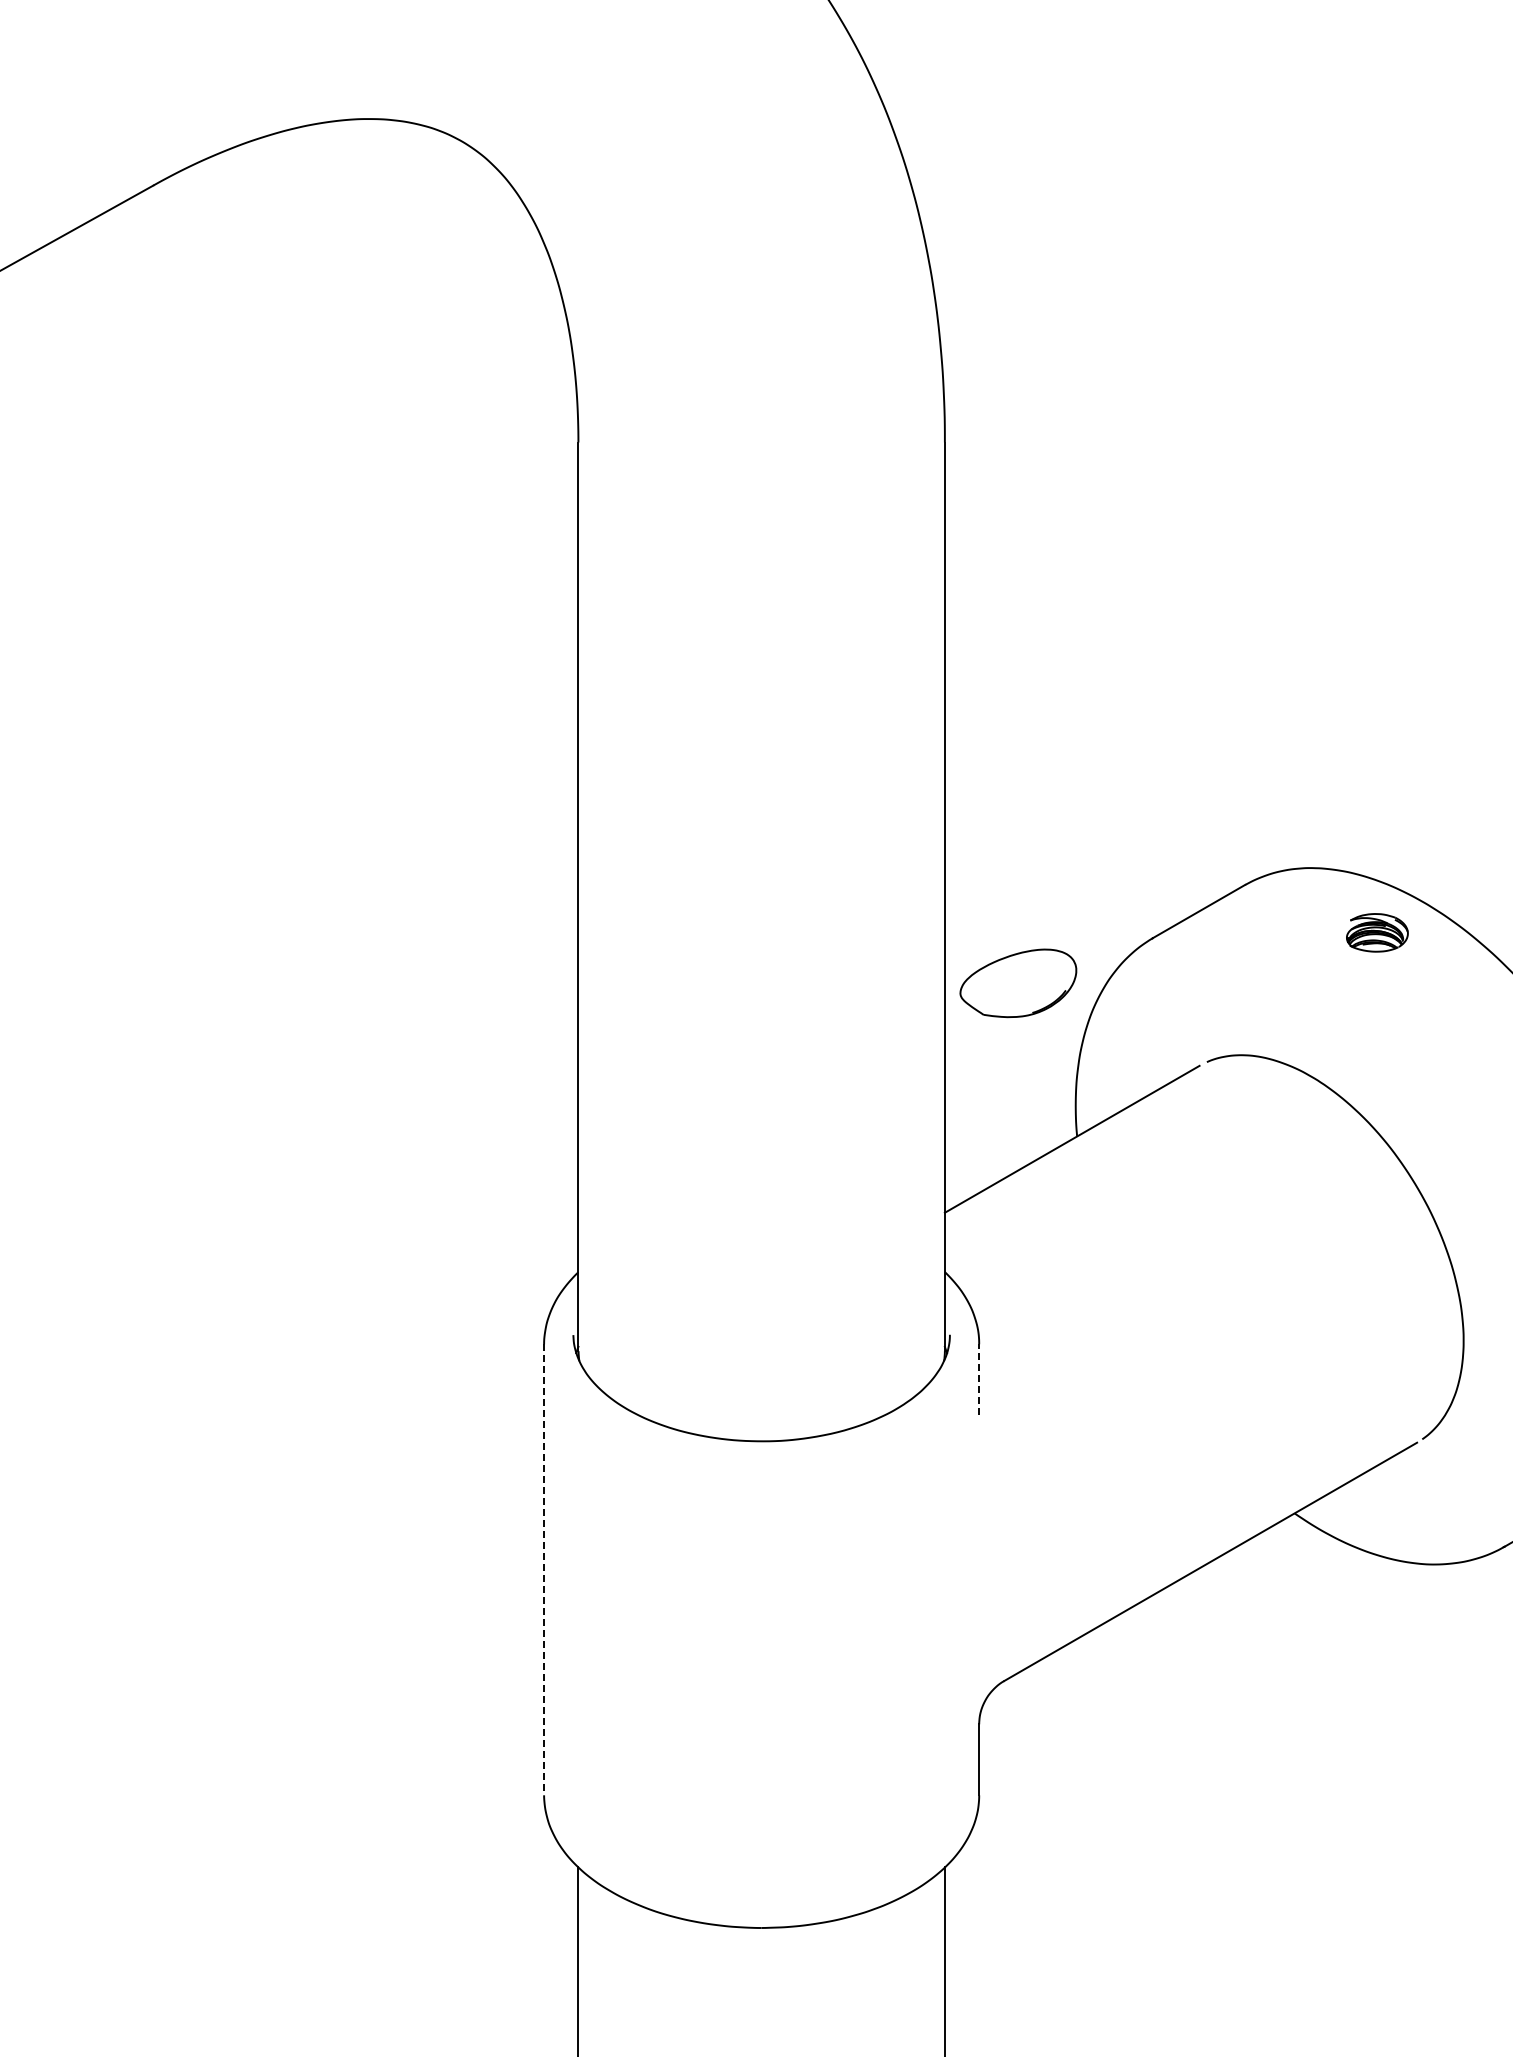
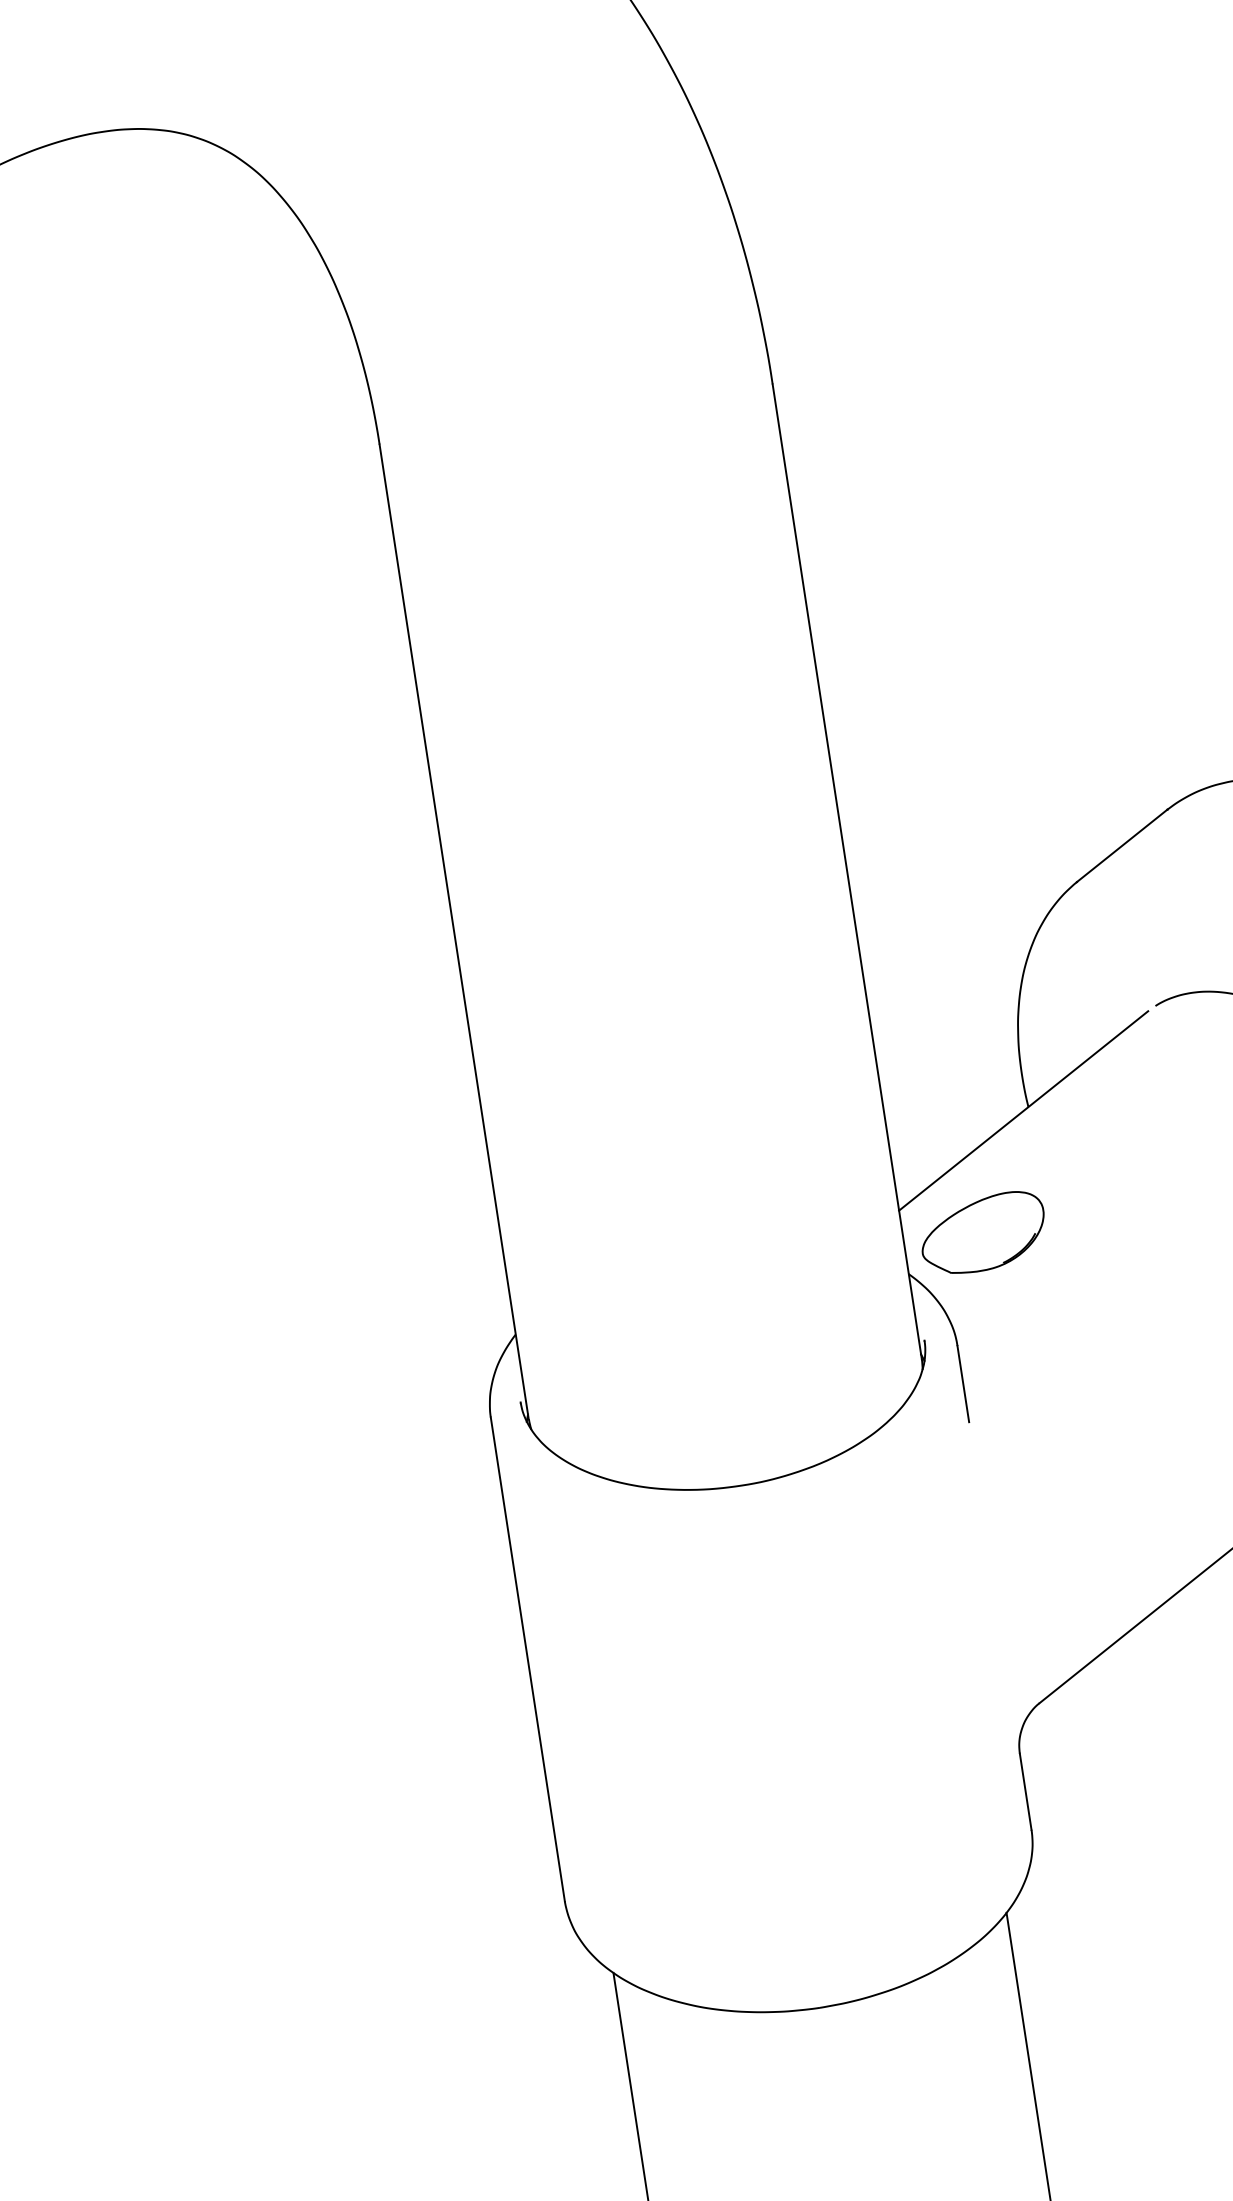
part: (1018, 983) -> (983, 1233), moved
line: (979, 1379) -> (963, 1383), dashed -> solid
line: (544, 1570) -> (528, 1660), dashed -> solid

